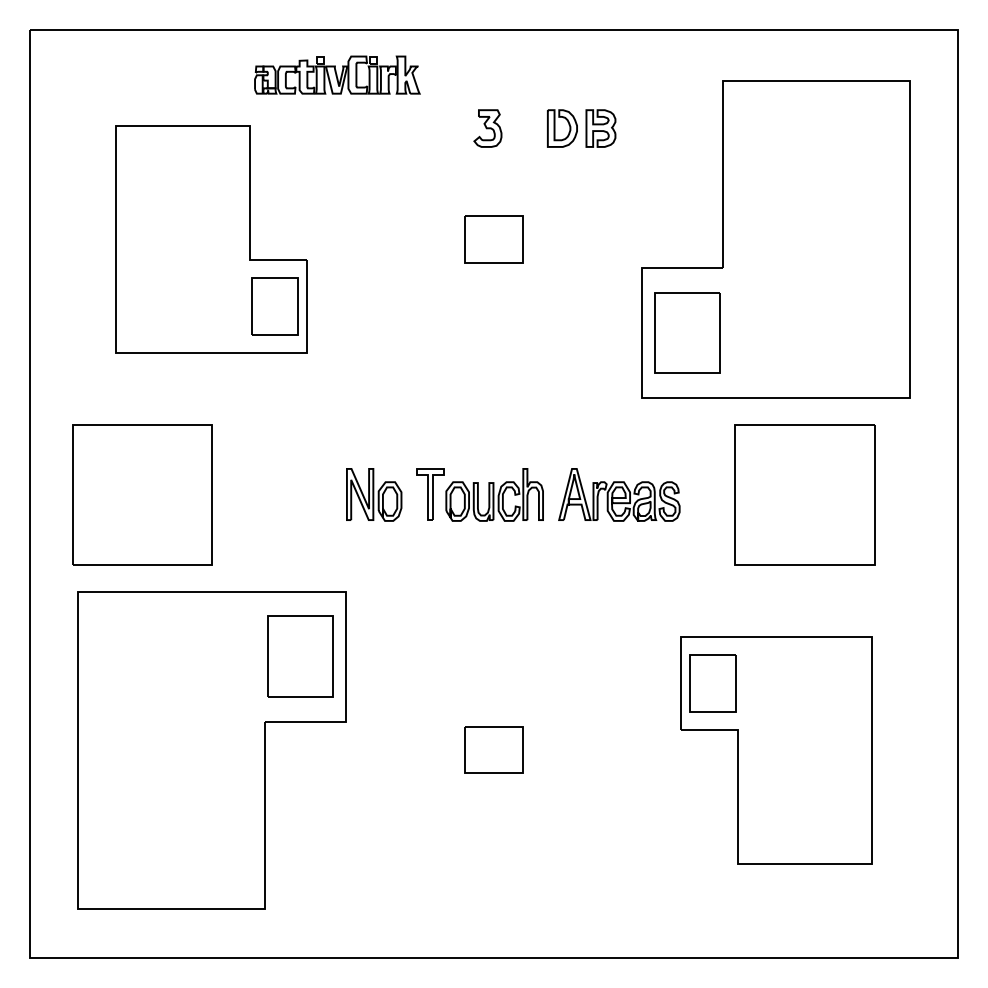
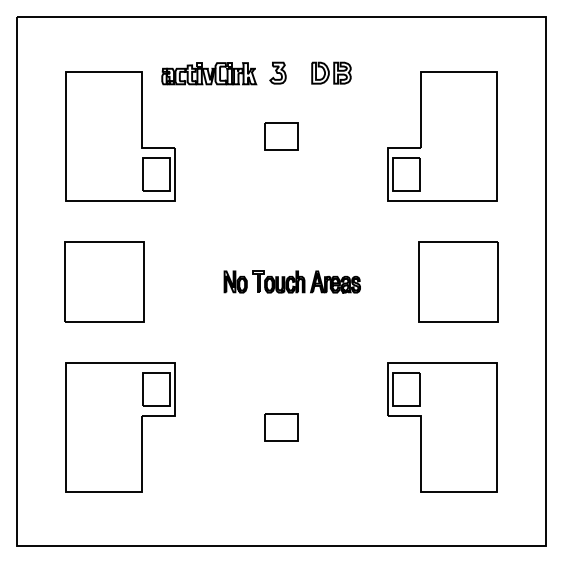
part: (337, 74) -> (209, 73), moved
part: (776, 239) -> (442, 136), size x0.71
part: (143, 494) -> (104, 281), moved
part: (511, 494) -> (291, 281), size x0.71
part: (211, 750) -> (120, 427), size x0.71

